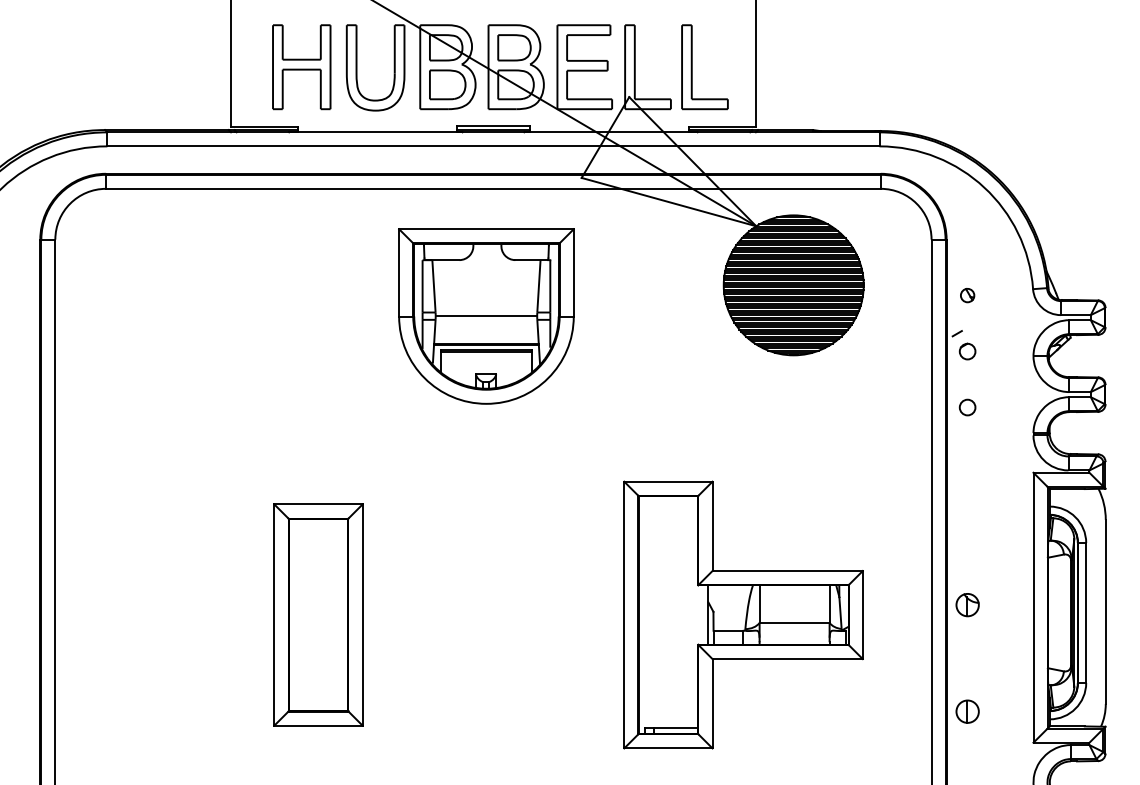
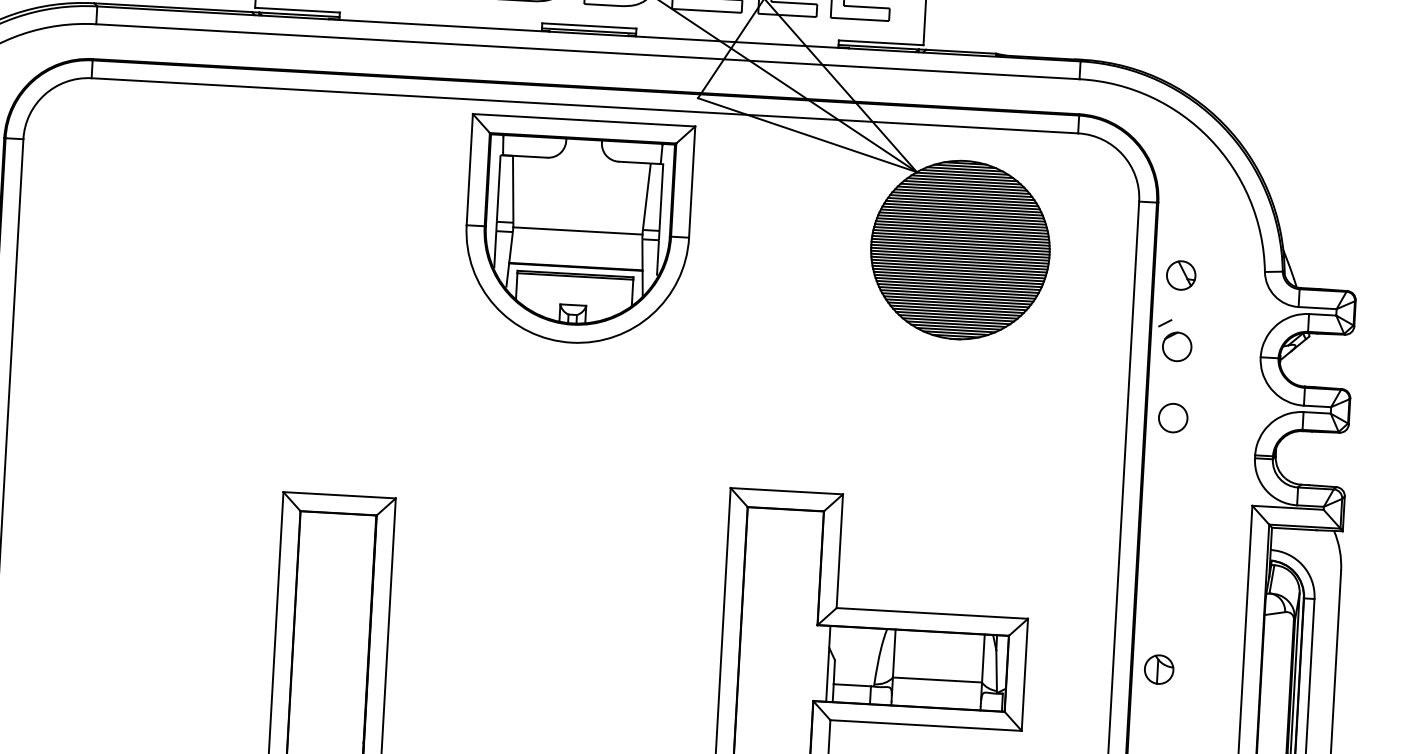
part: (967, 295) -> (1180, 275), size x1.67
part: (486, 316) -> (577, 231), moved
circle: (967, 351) -> (1176, 346), size x1.43
circle: (967, 407) -> (1172, 417), size x1.43

